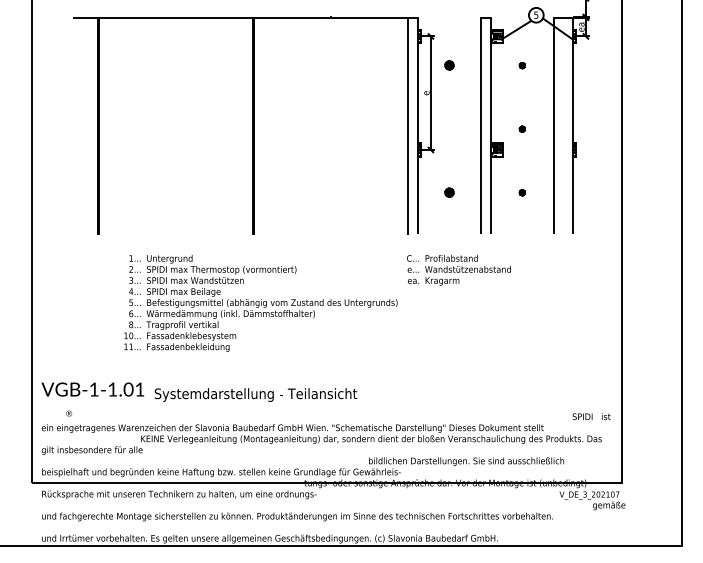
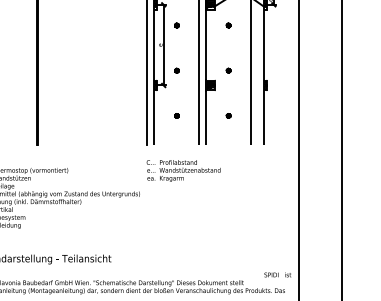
part: (449, 65) -> (176, 25), size x0.62
part: (449, 128) -> (176, 70), added
part: (449, 192) -> (176, 115), size x0.62

